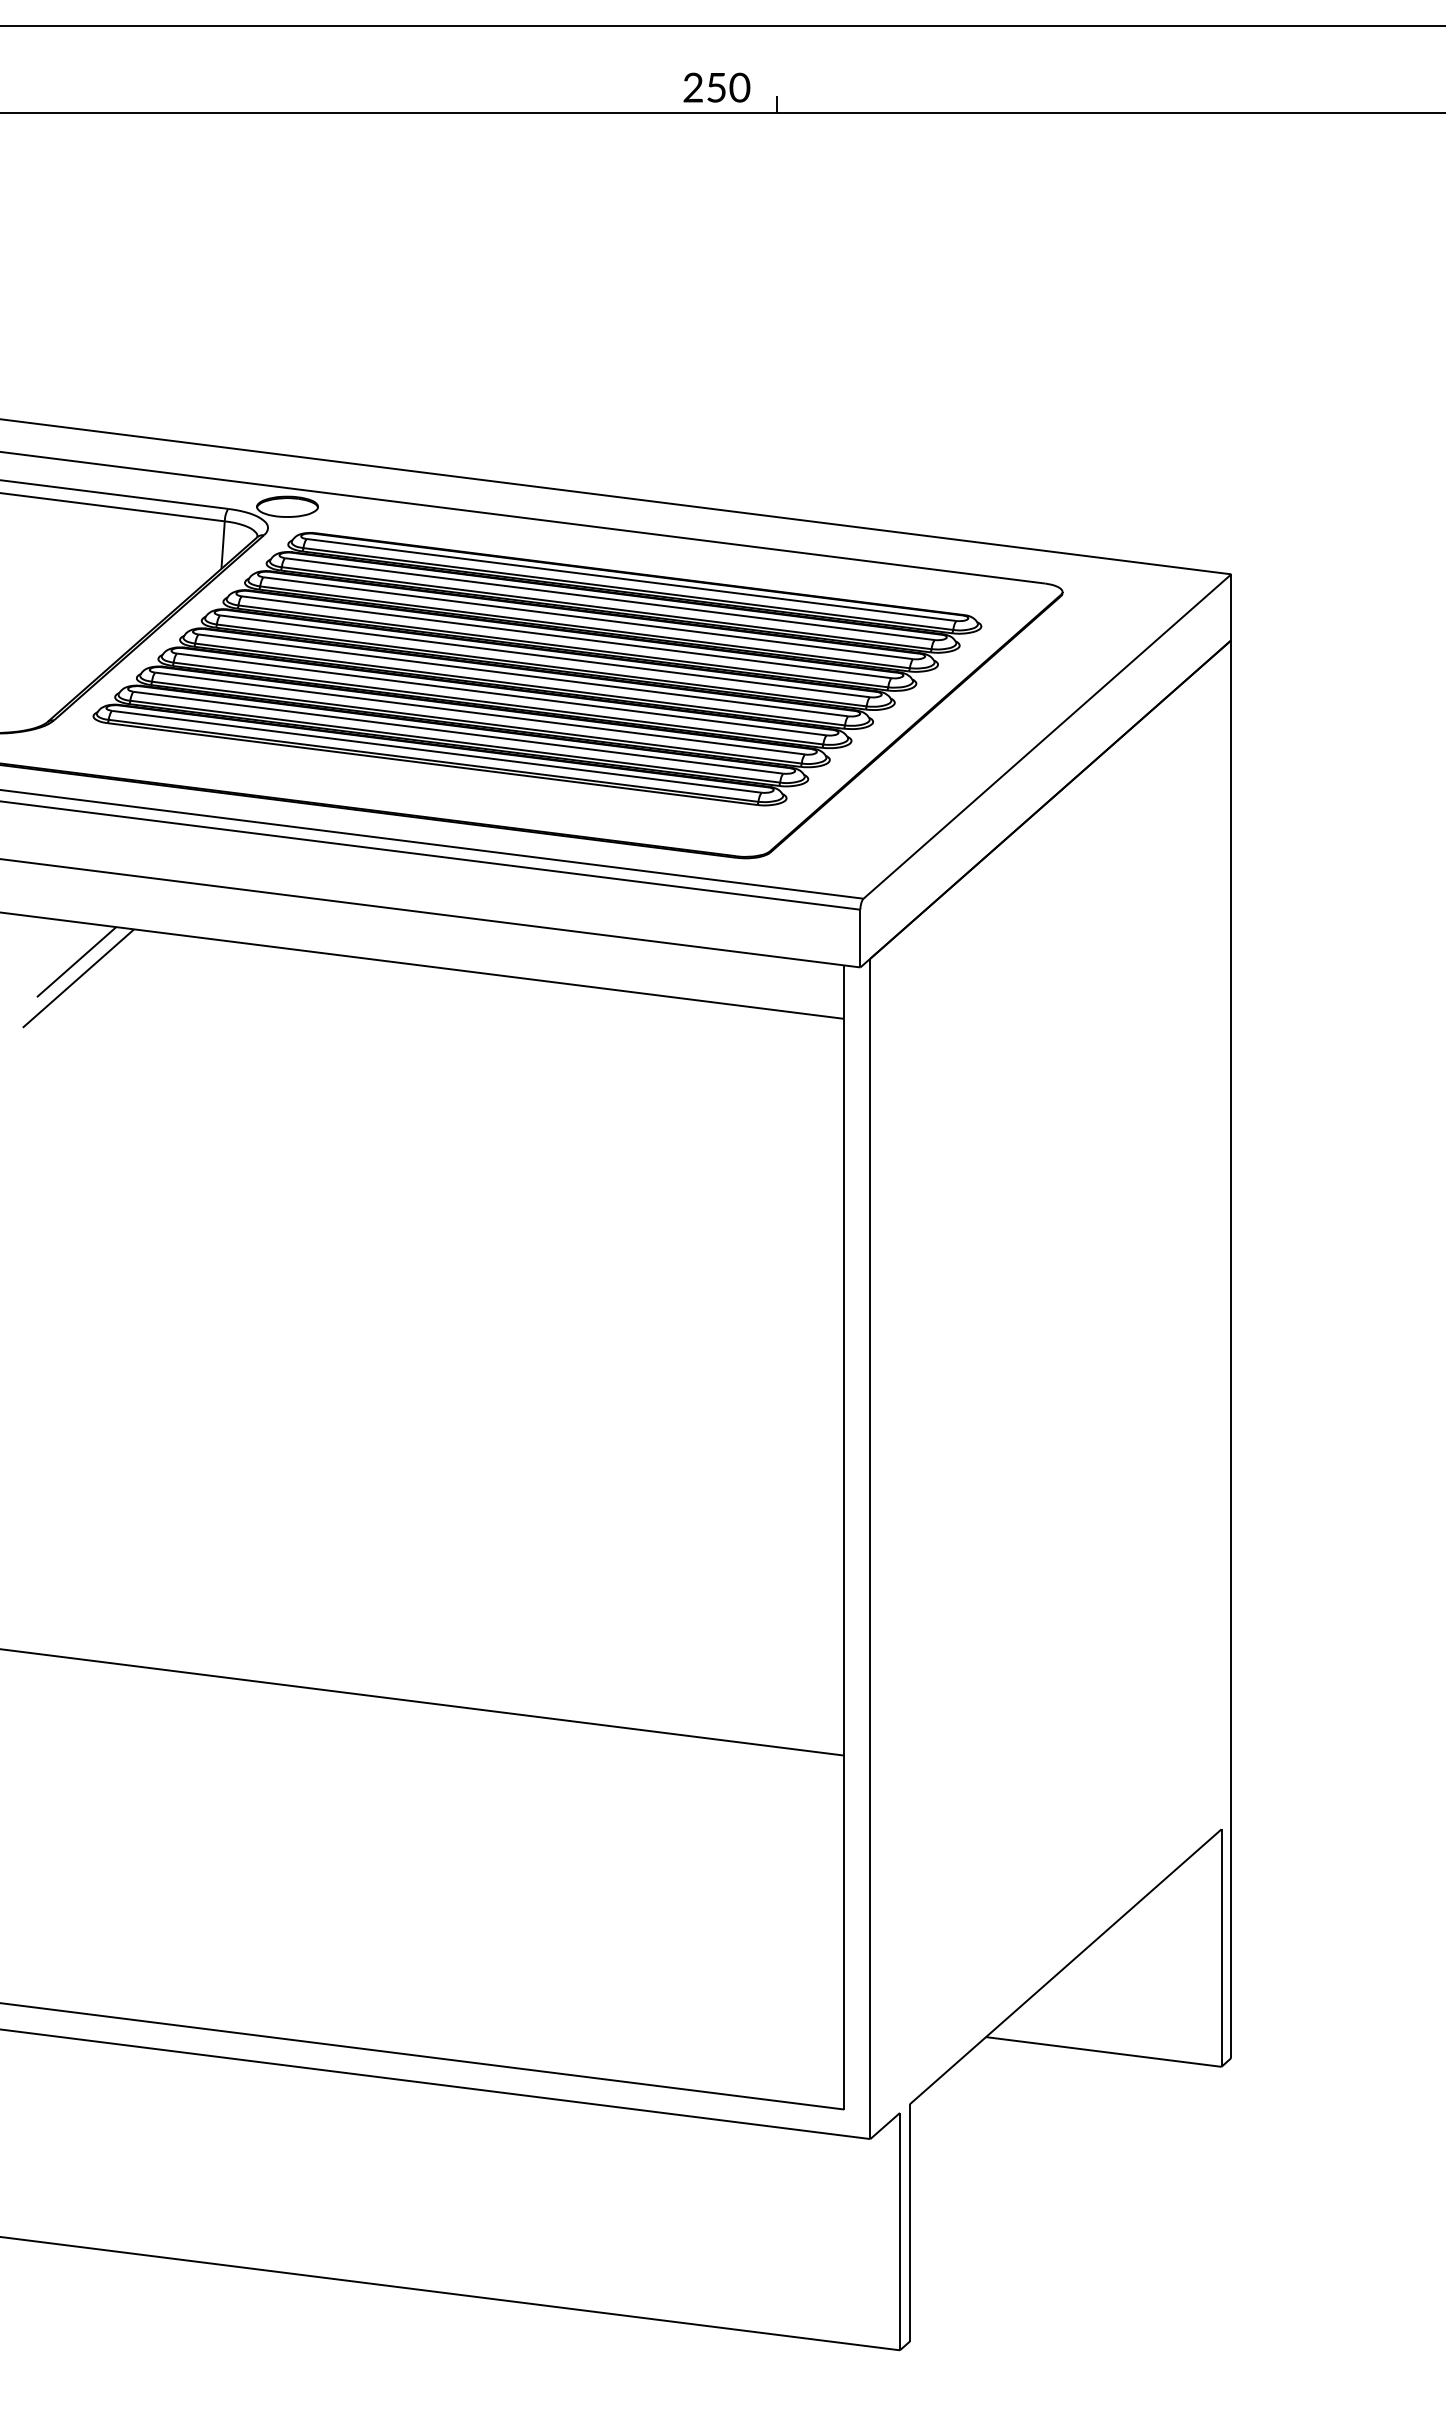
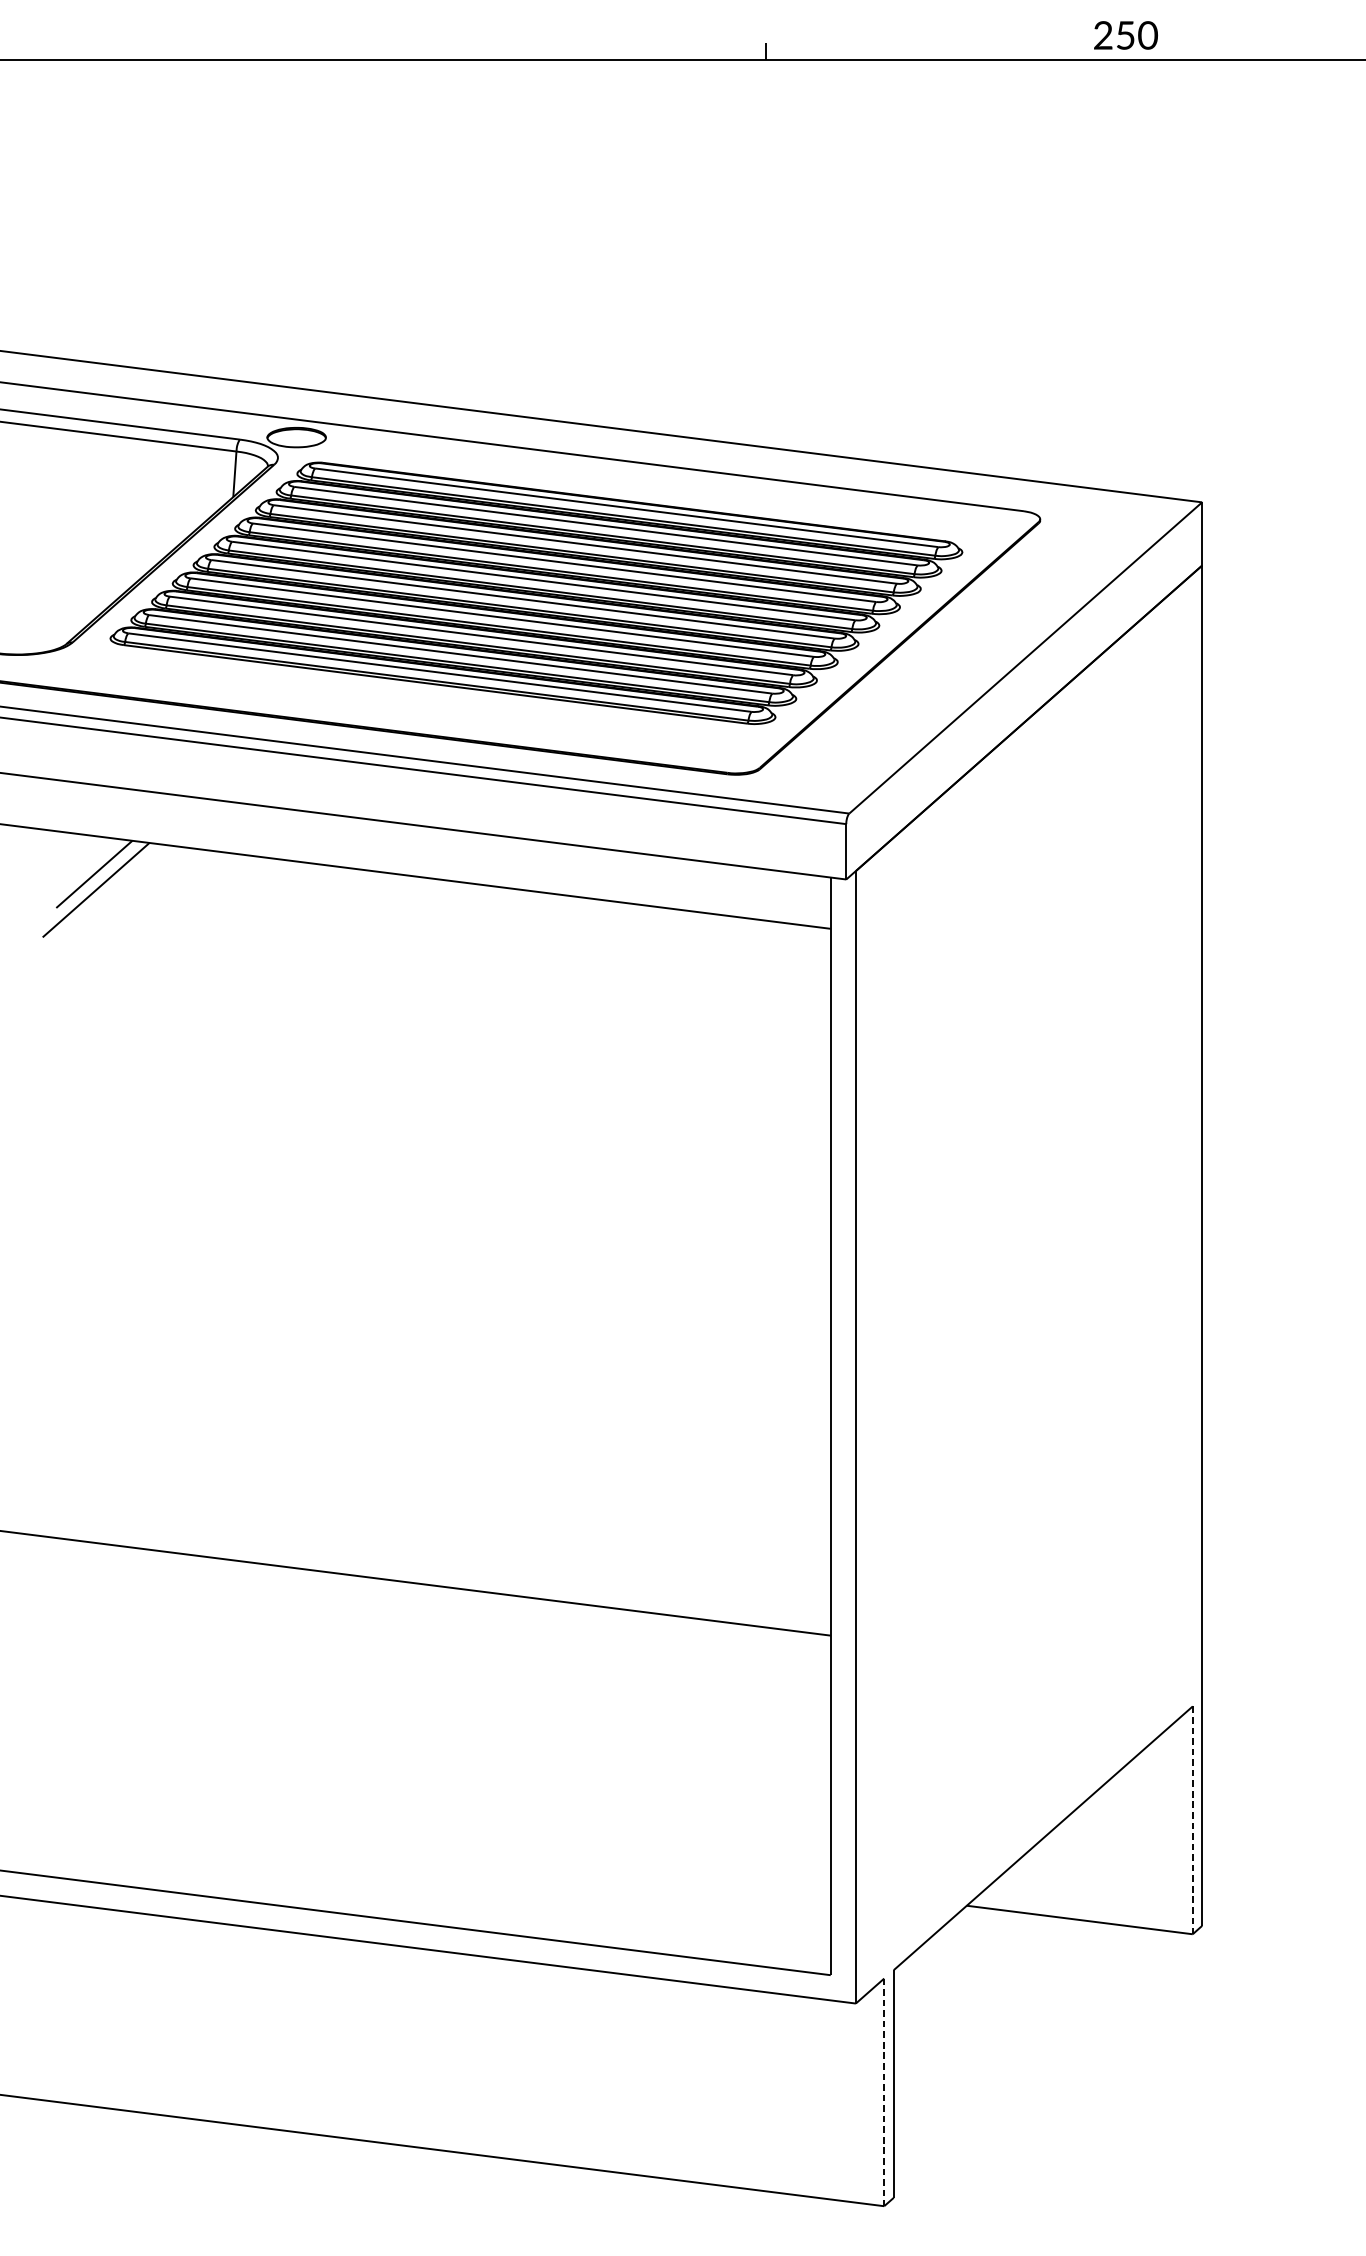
text: (716, 87) -> (1125, 35), moved
line: (1221, 1948) -> (1192, 1820), solid -> dashed
line: (899, 2231) -> (883, 2092), solid -> dashed

